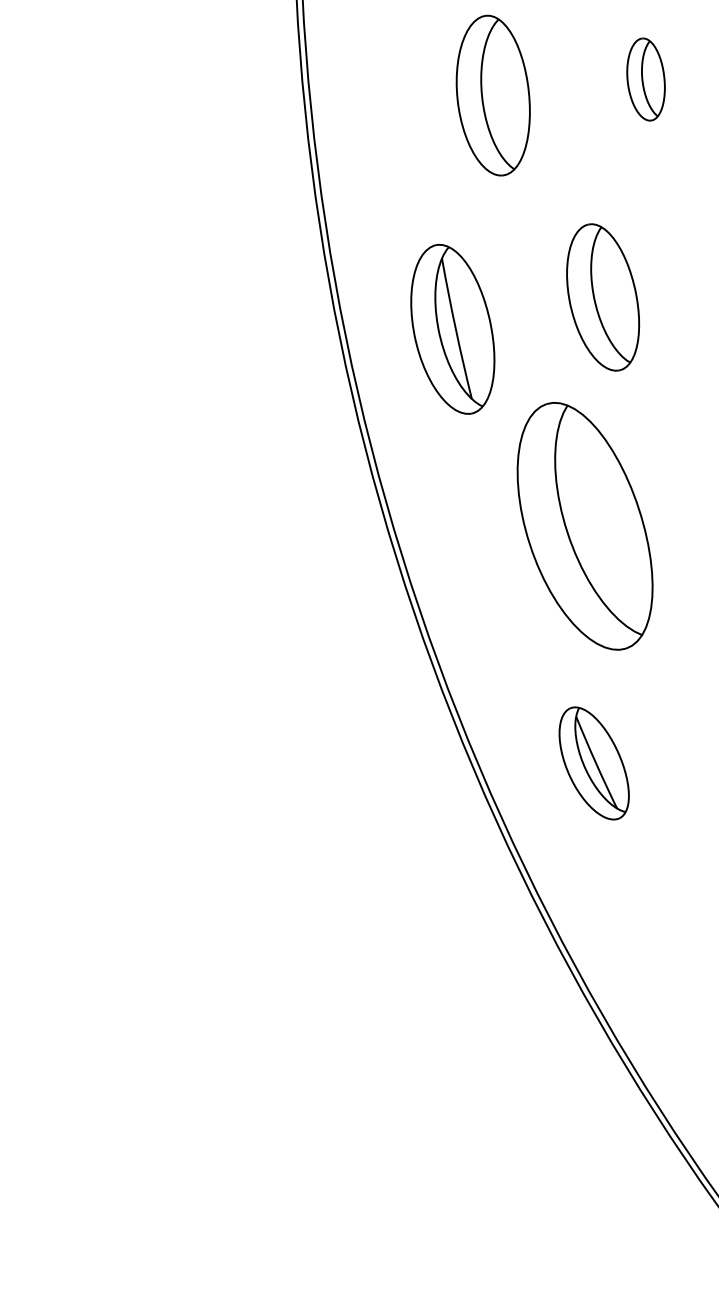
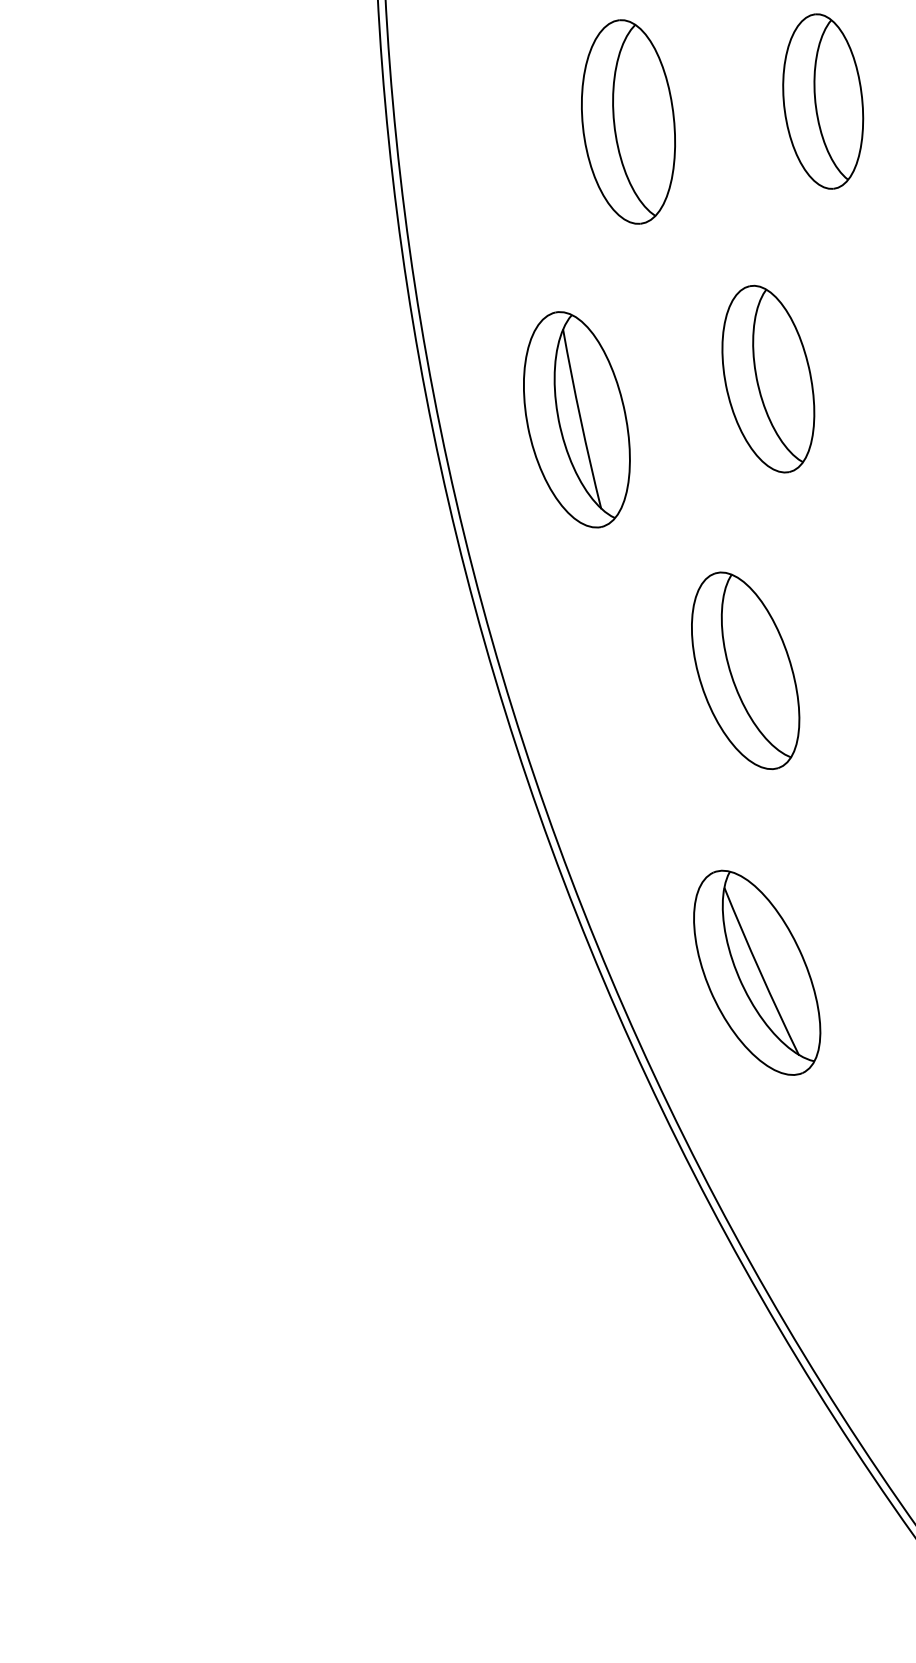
part: (645, 79) -> (822, 101), size x1.67
part: (585, 526) -> (745, 670), size x0.62
part: (593, 763) -> (756, 972), size x1.43

